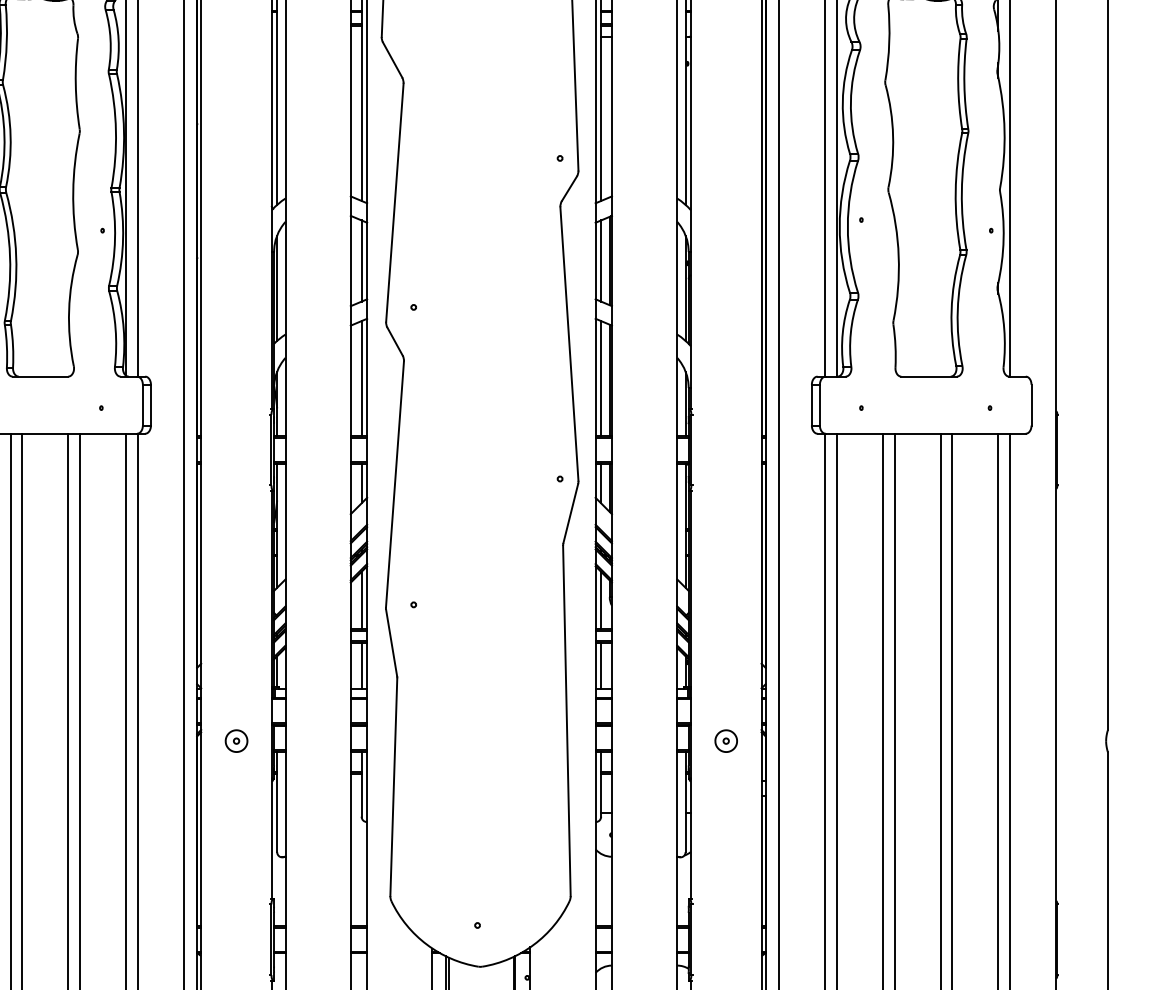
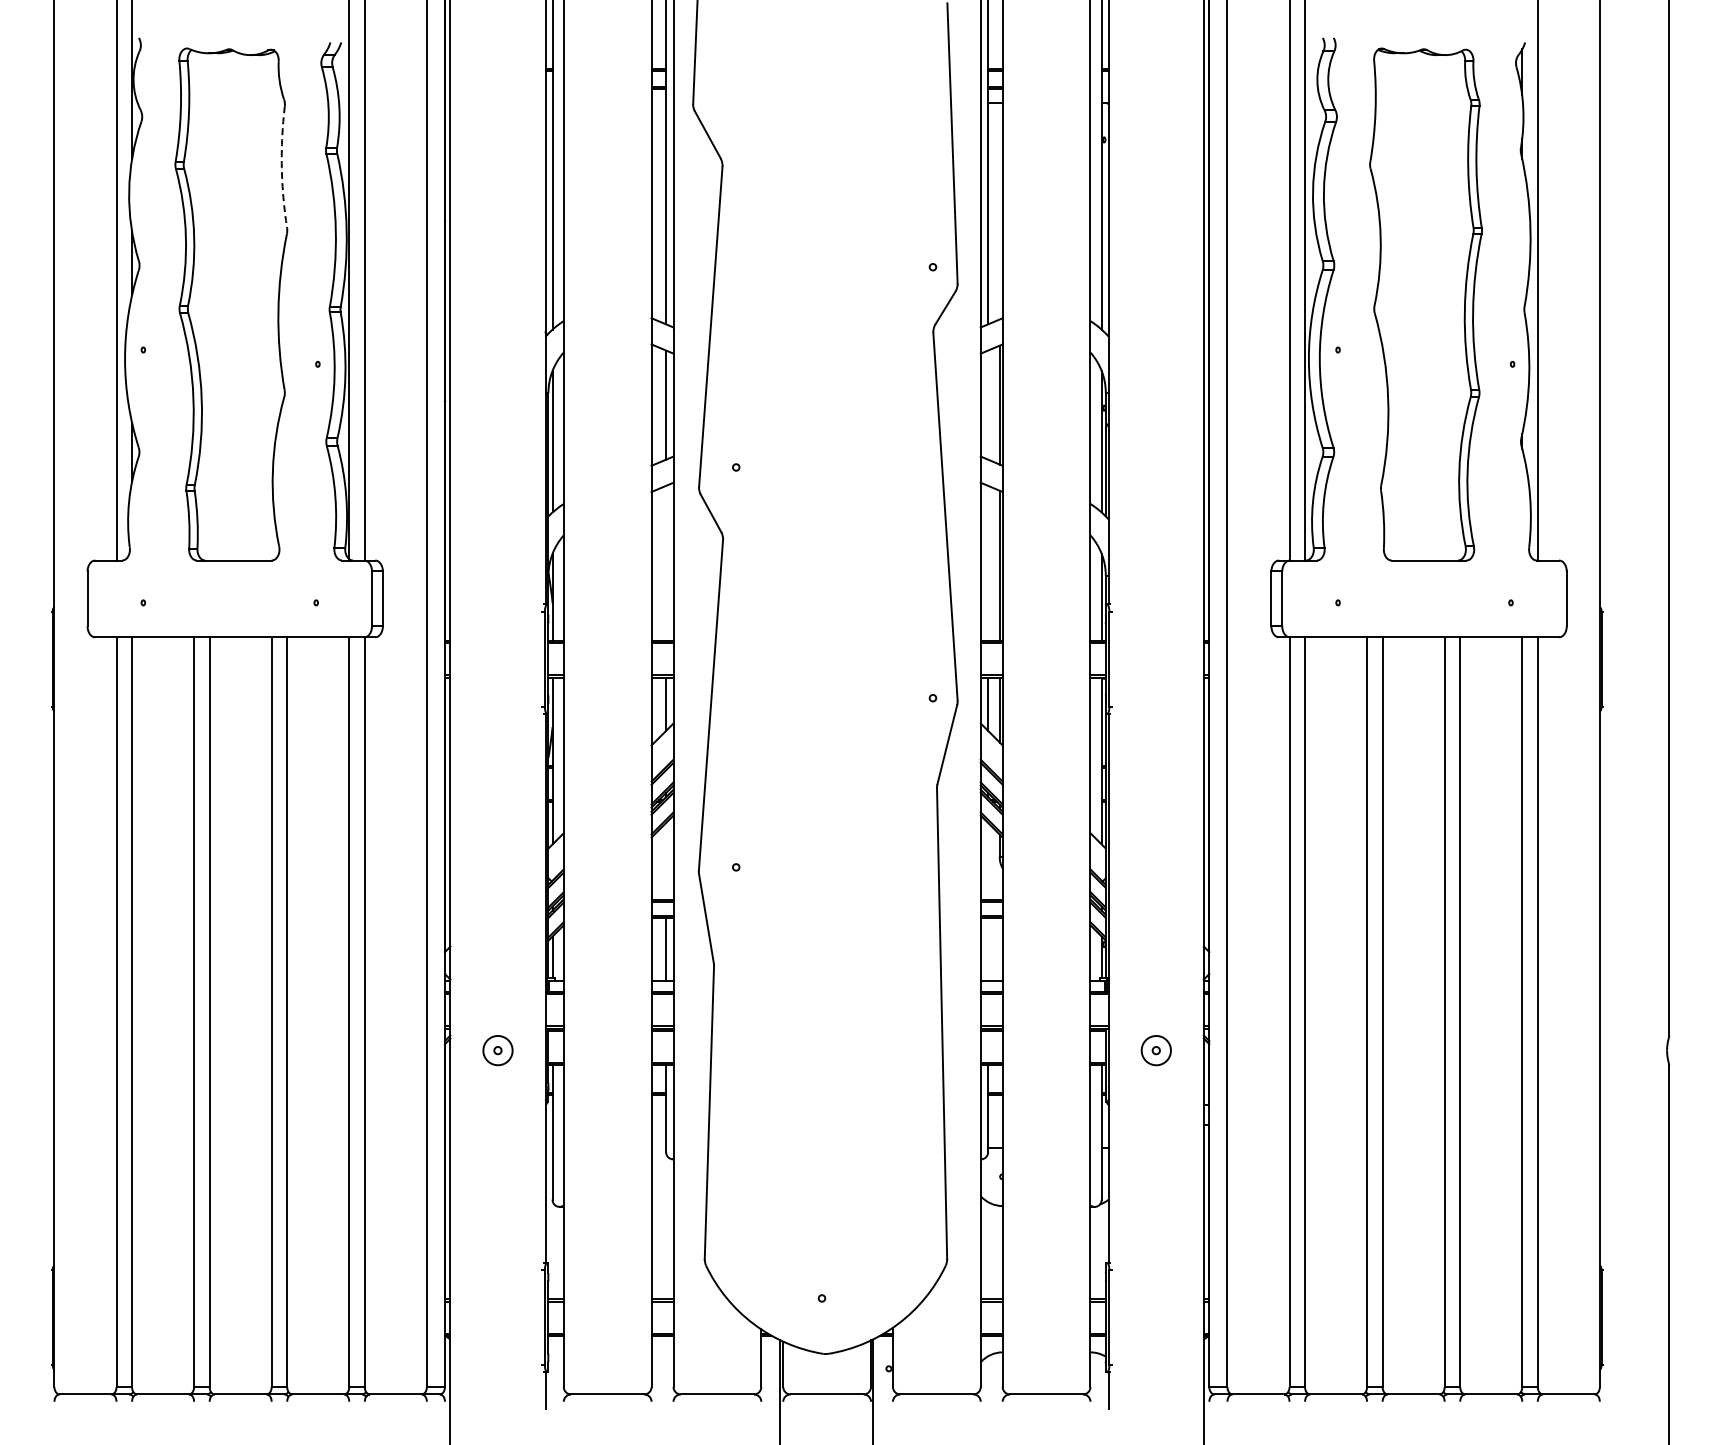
arc: (75, 84) -> (281, 167), solid -> dashed
line: (601, 260) -> (988, 404), removed
line: (361, 378) -> (666, 562), removed
line: (601, 378) -> (988, 562), removed
line: (361, 599) -> (666, 860), removed
line: (601, 599) -> (988, 860), removed
line: (601, 665) -> (988, 949), removed

